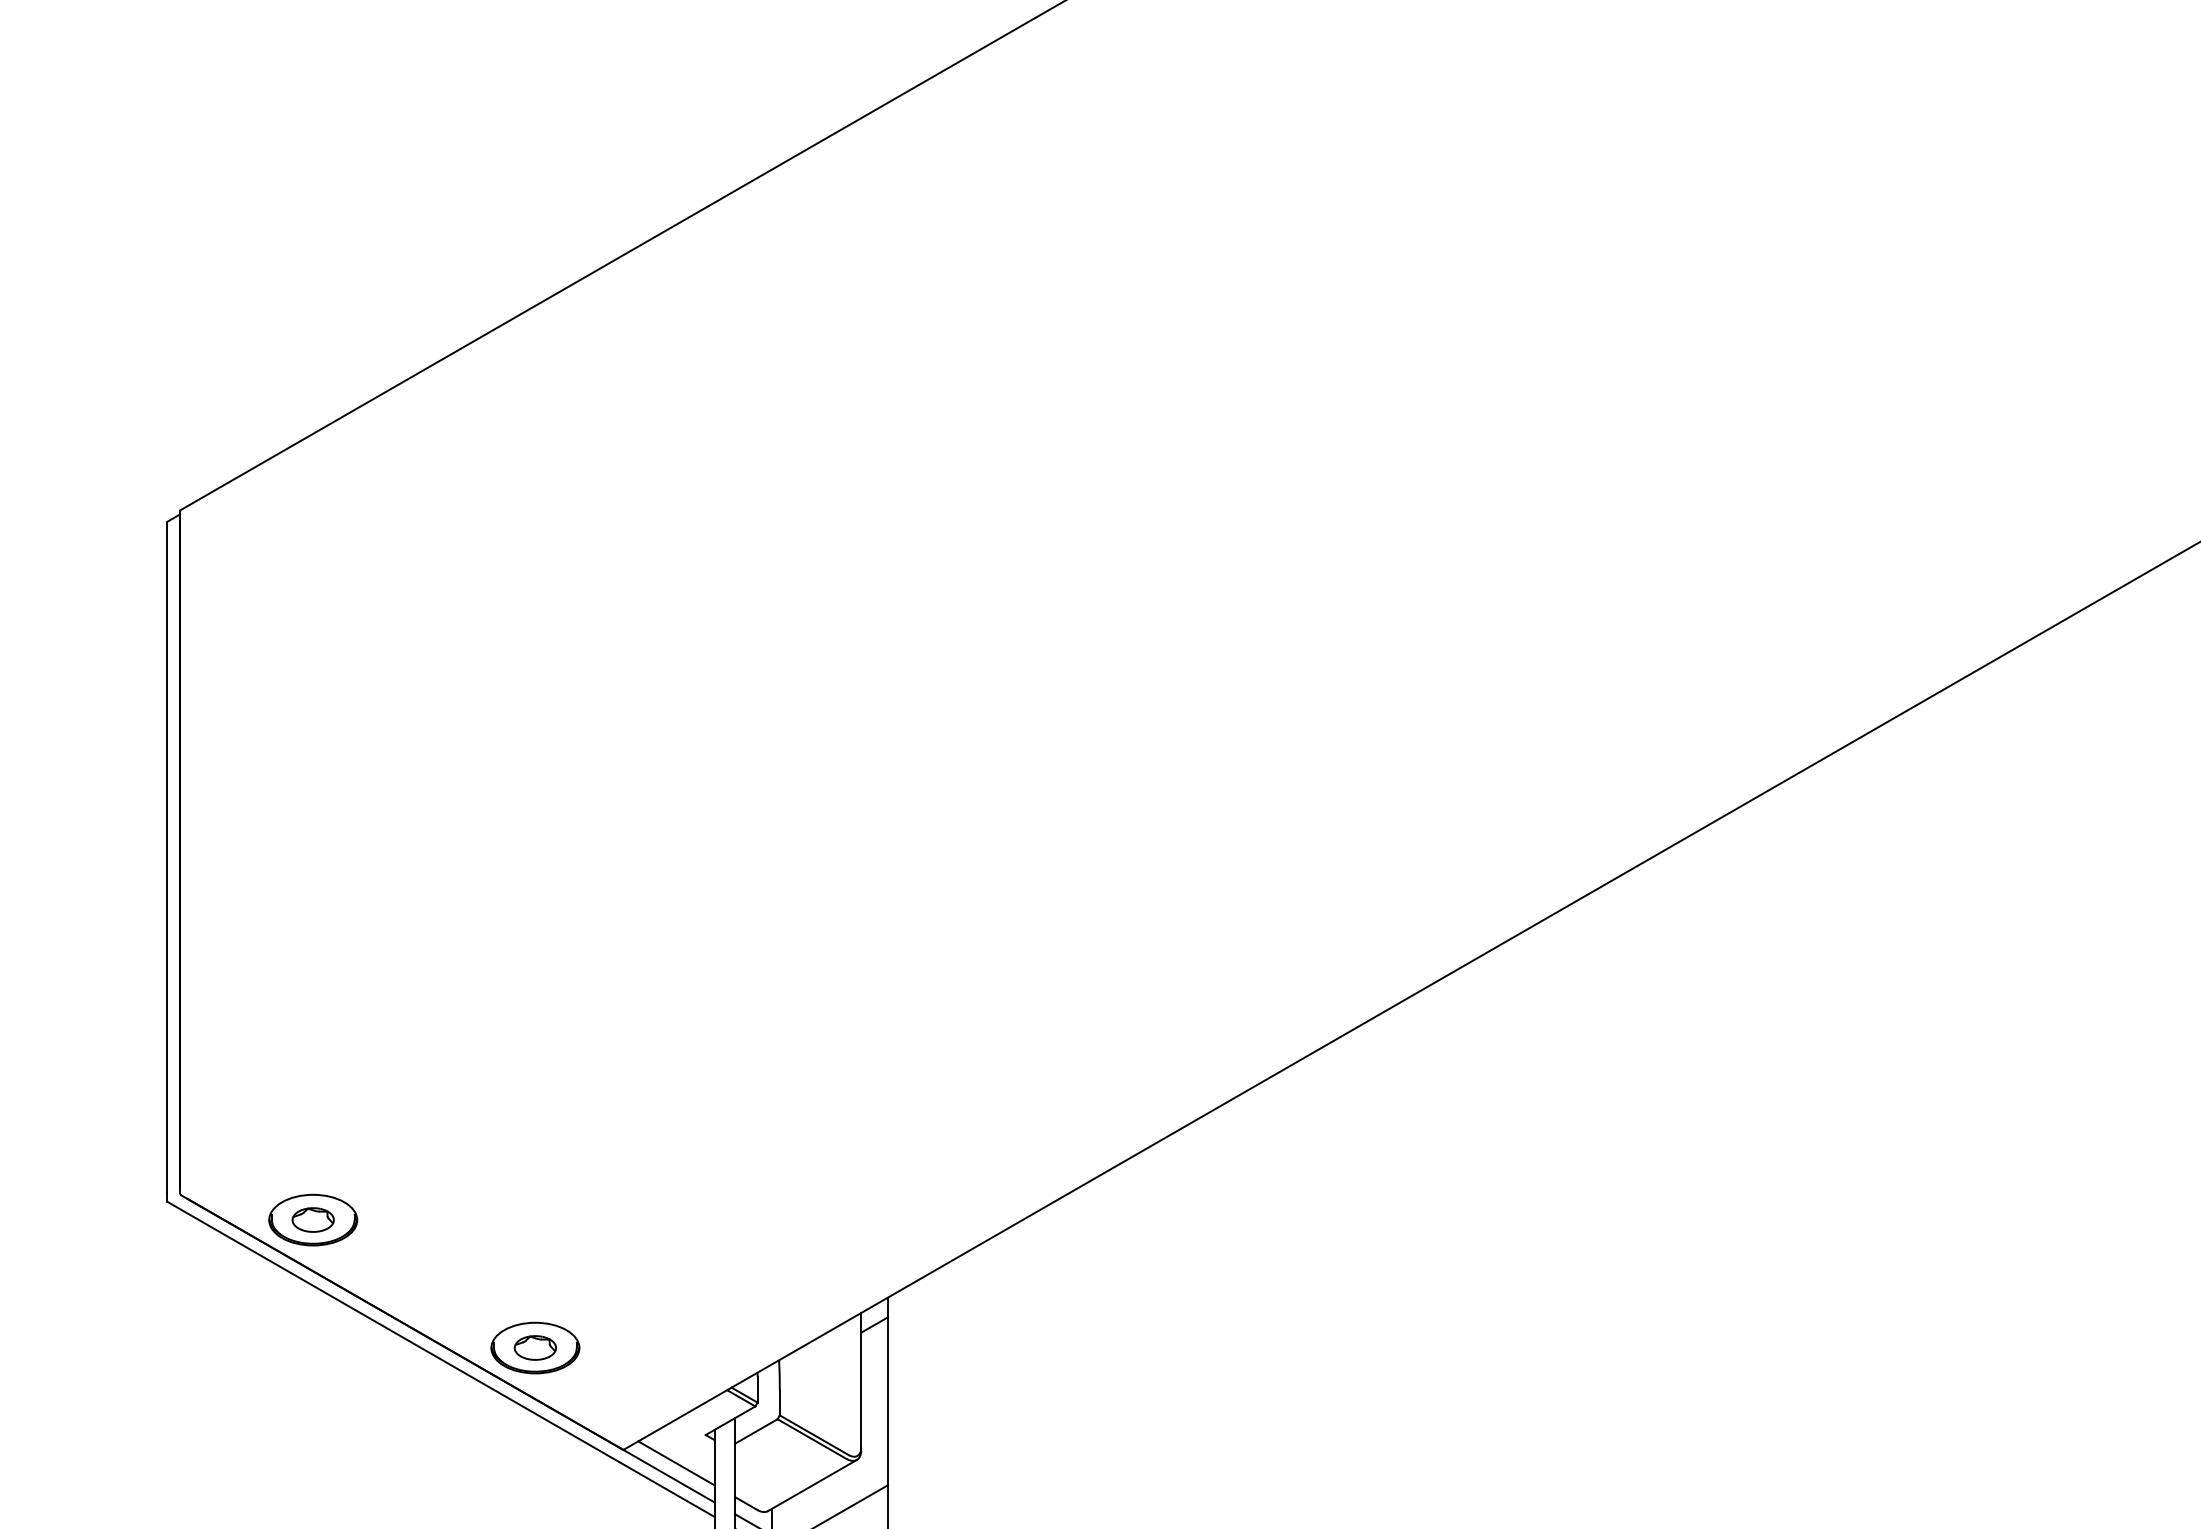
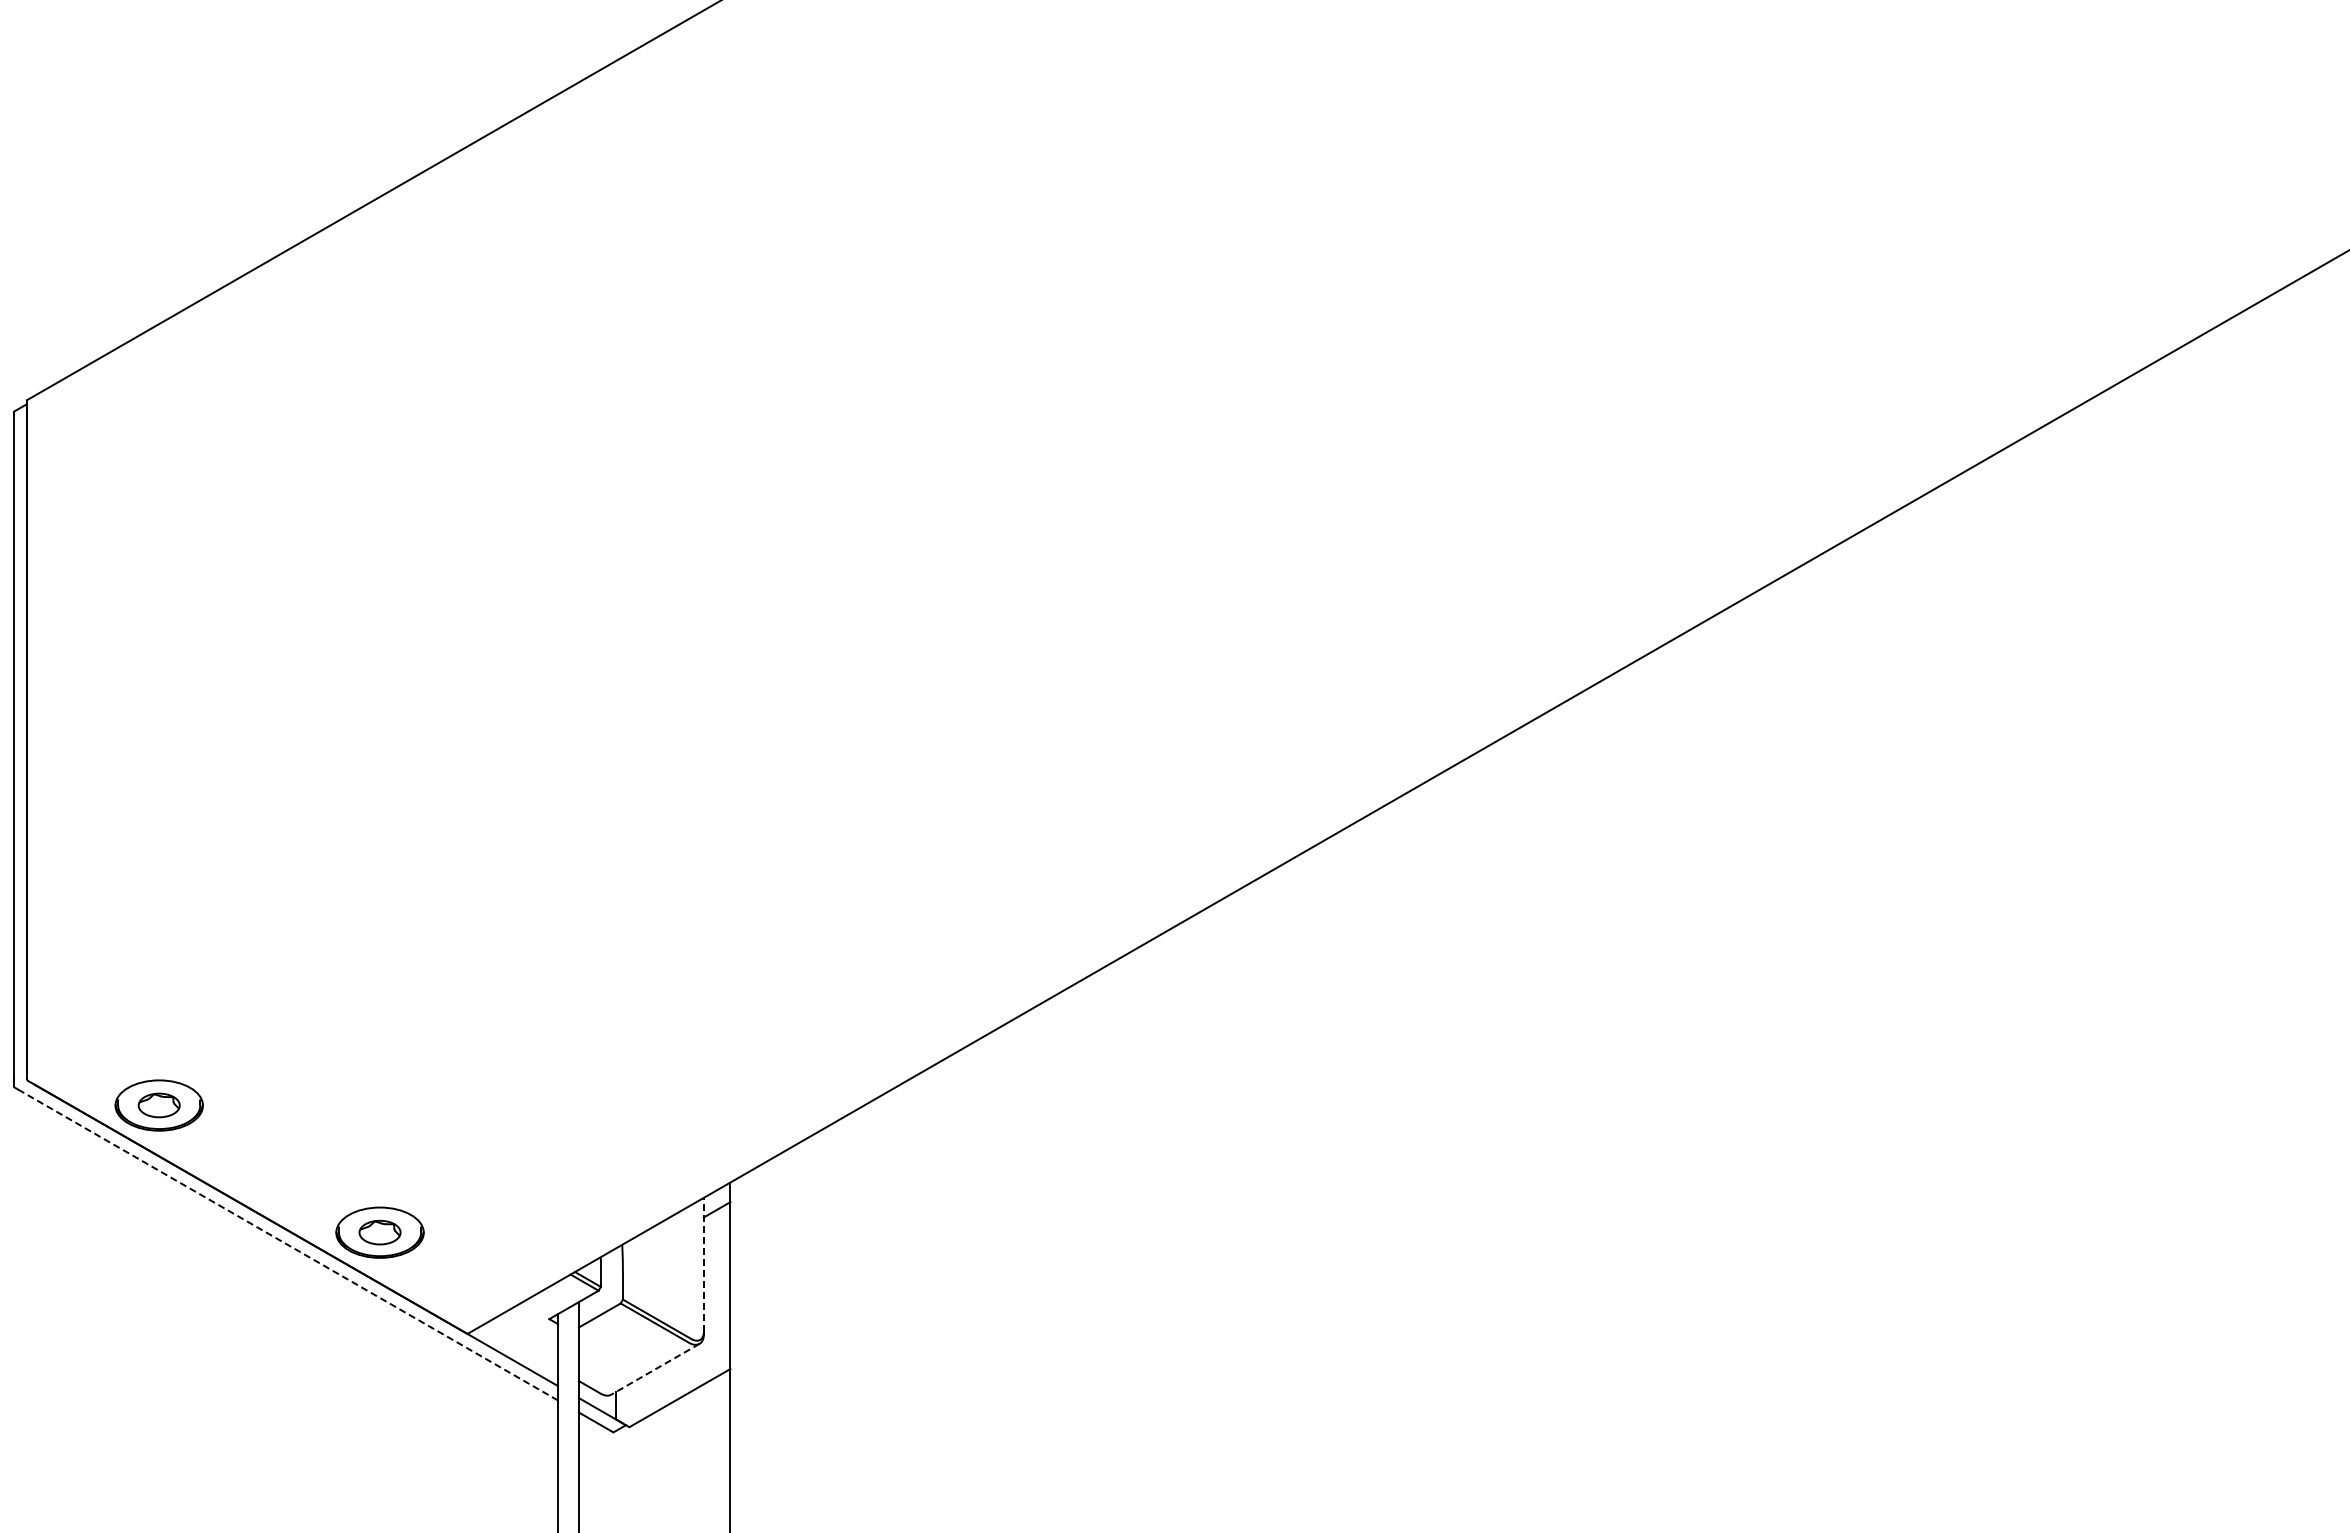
line: (444, 1361) -> (289, 1246), solid -> dashed
line: (860, 1380) -> (703, 1264), solid -> dashed
line: (676, 1463) -> (520, 1347), removed
line: (812, 1485) -> (655, 1369), solid -> dashed

